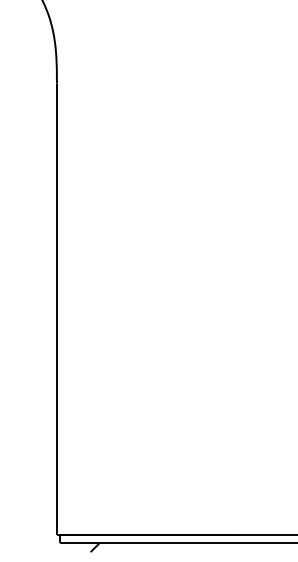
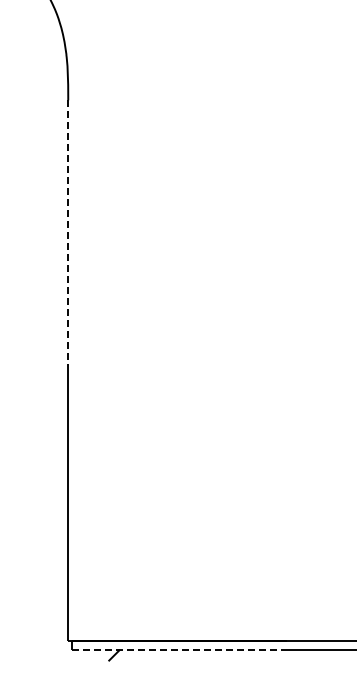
line: (57, 194) -> (68, 232), solid -> dashed
line: (149, 542) -> (179, 649), solid -> dashed

